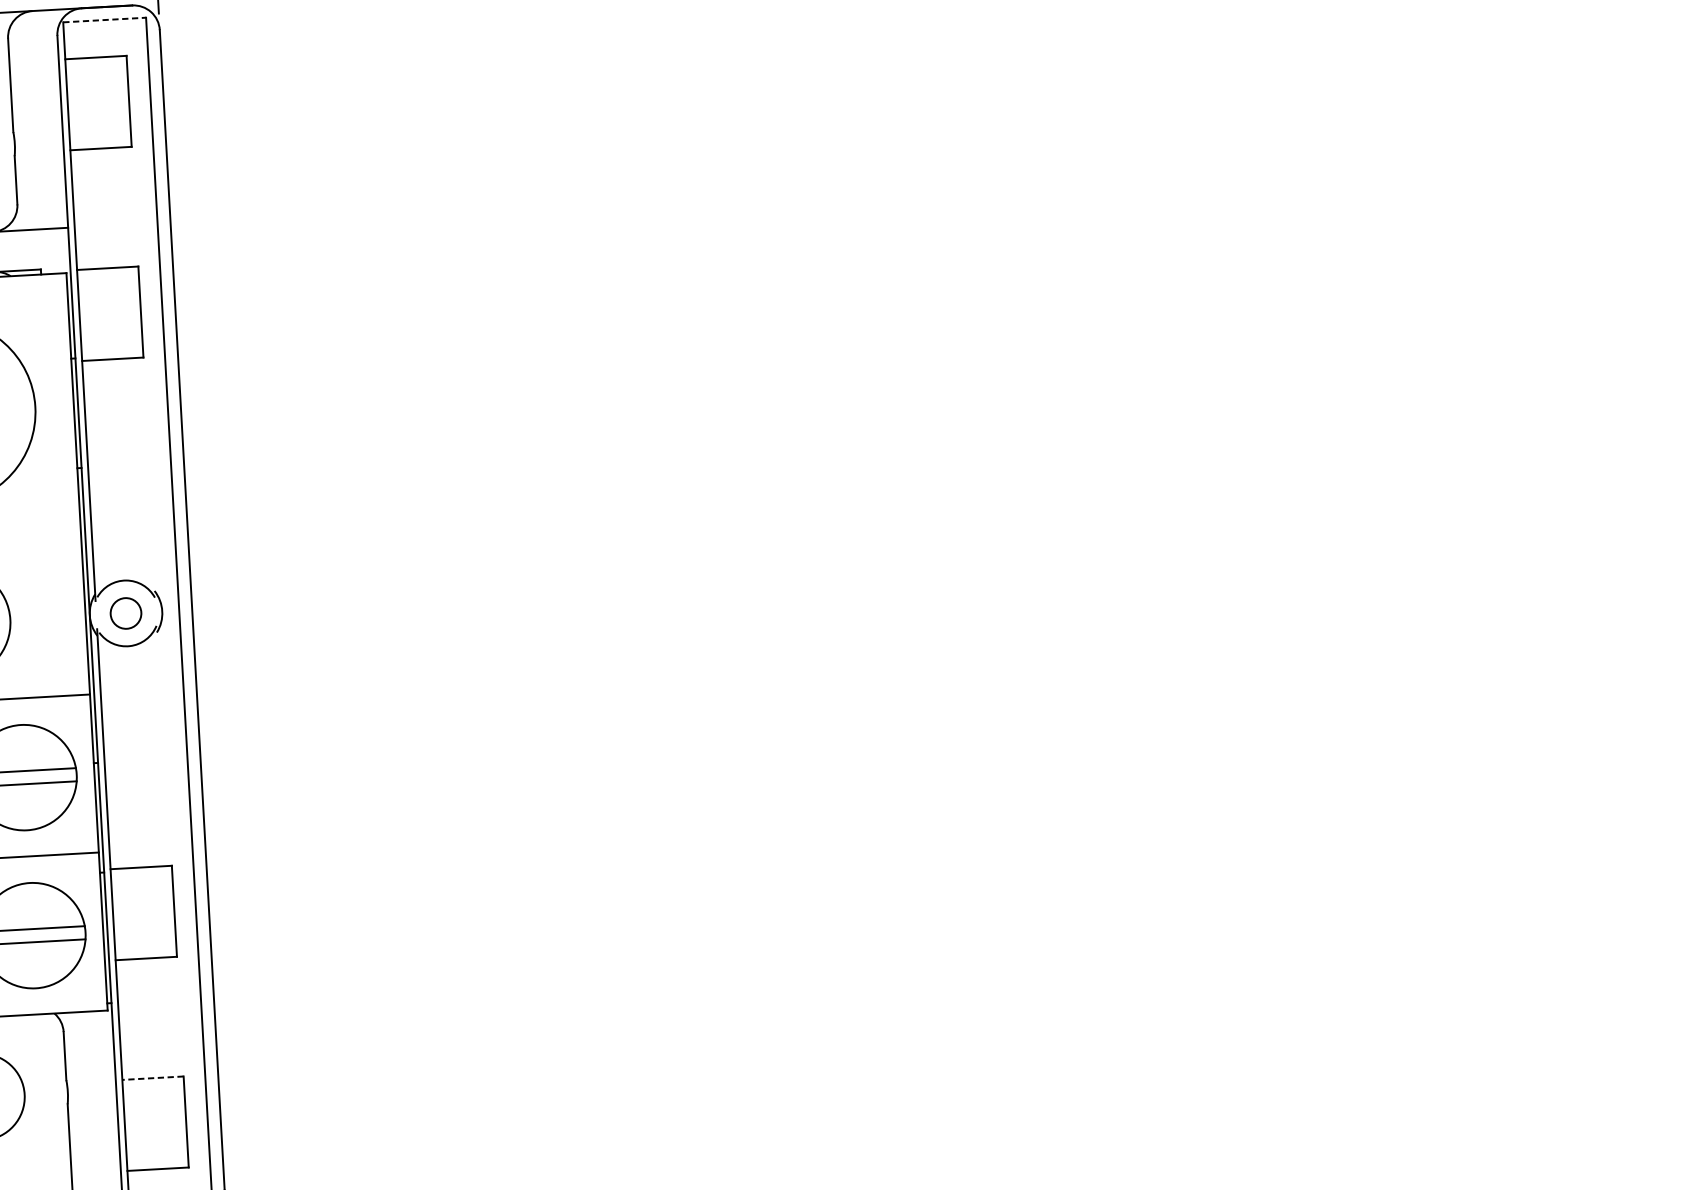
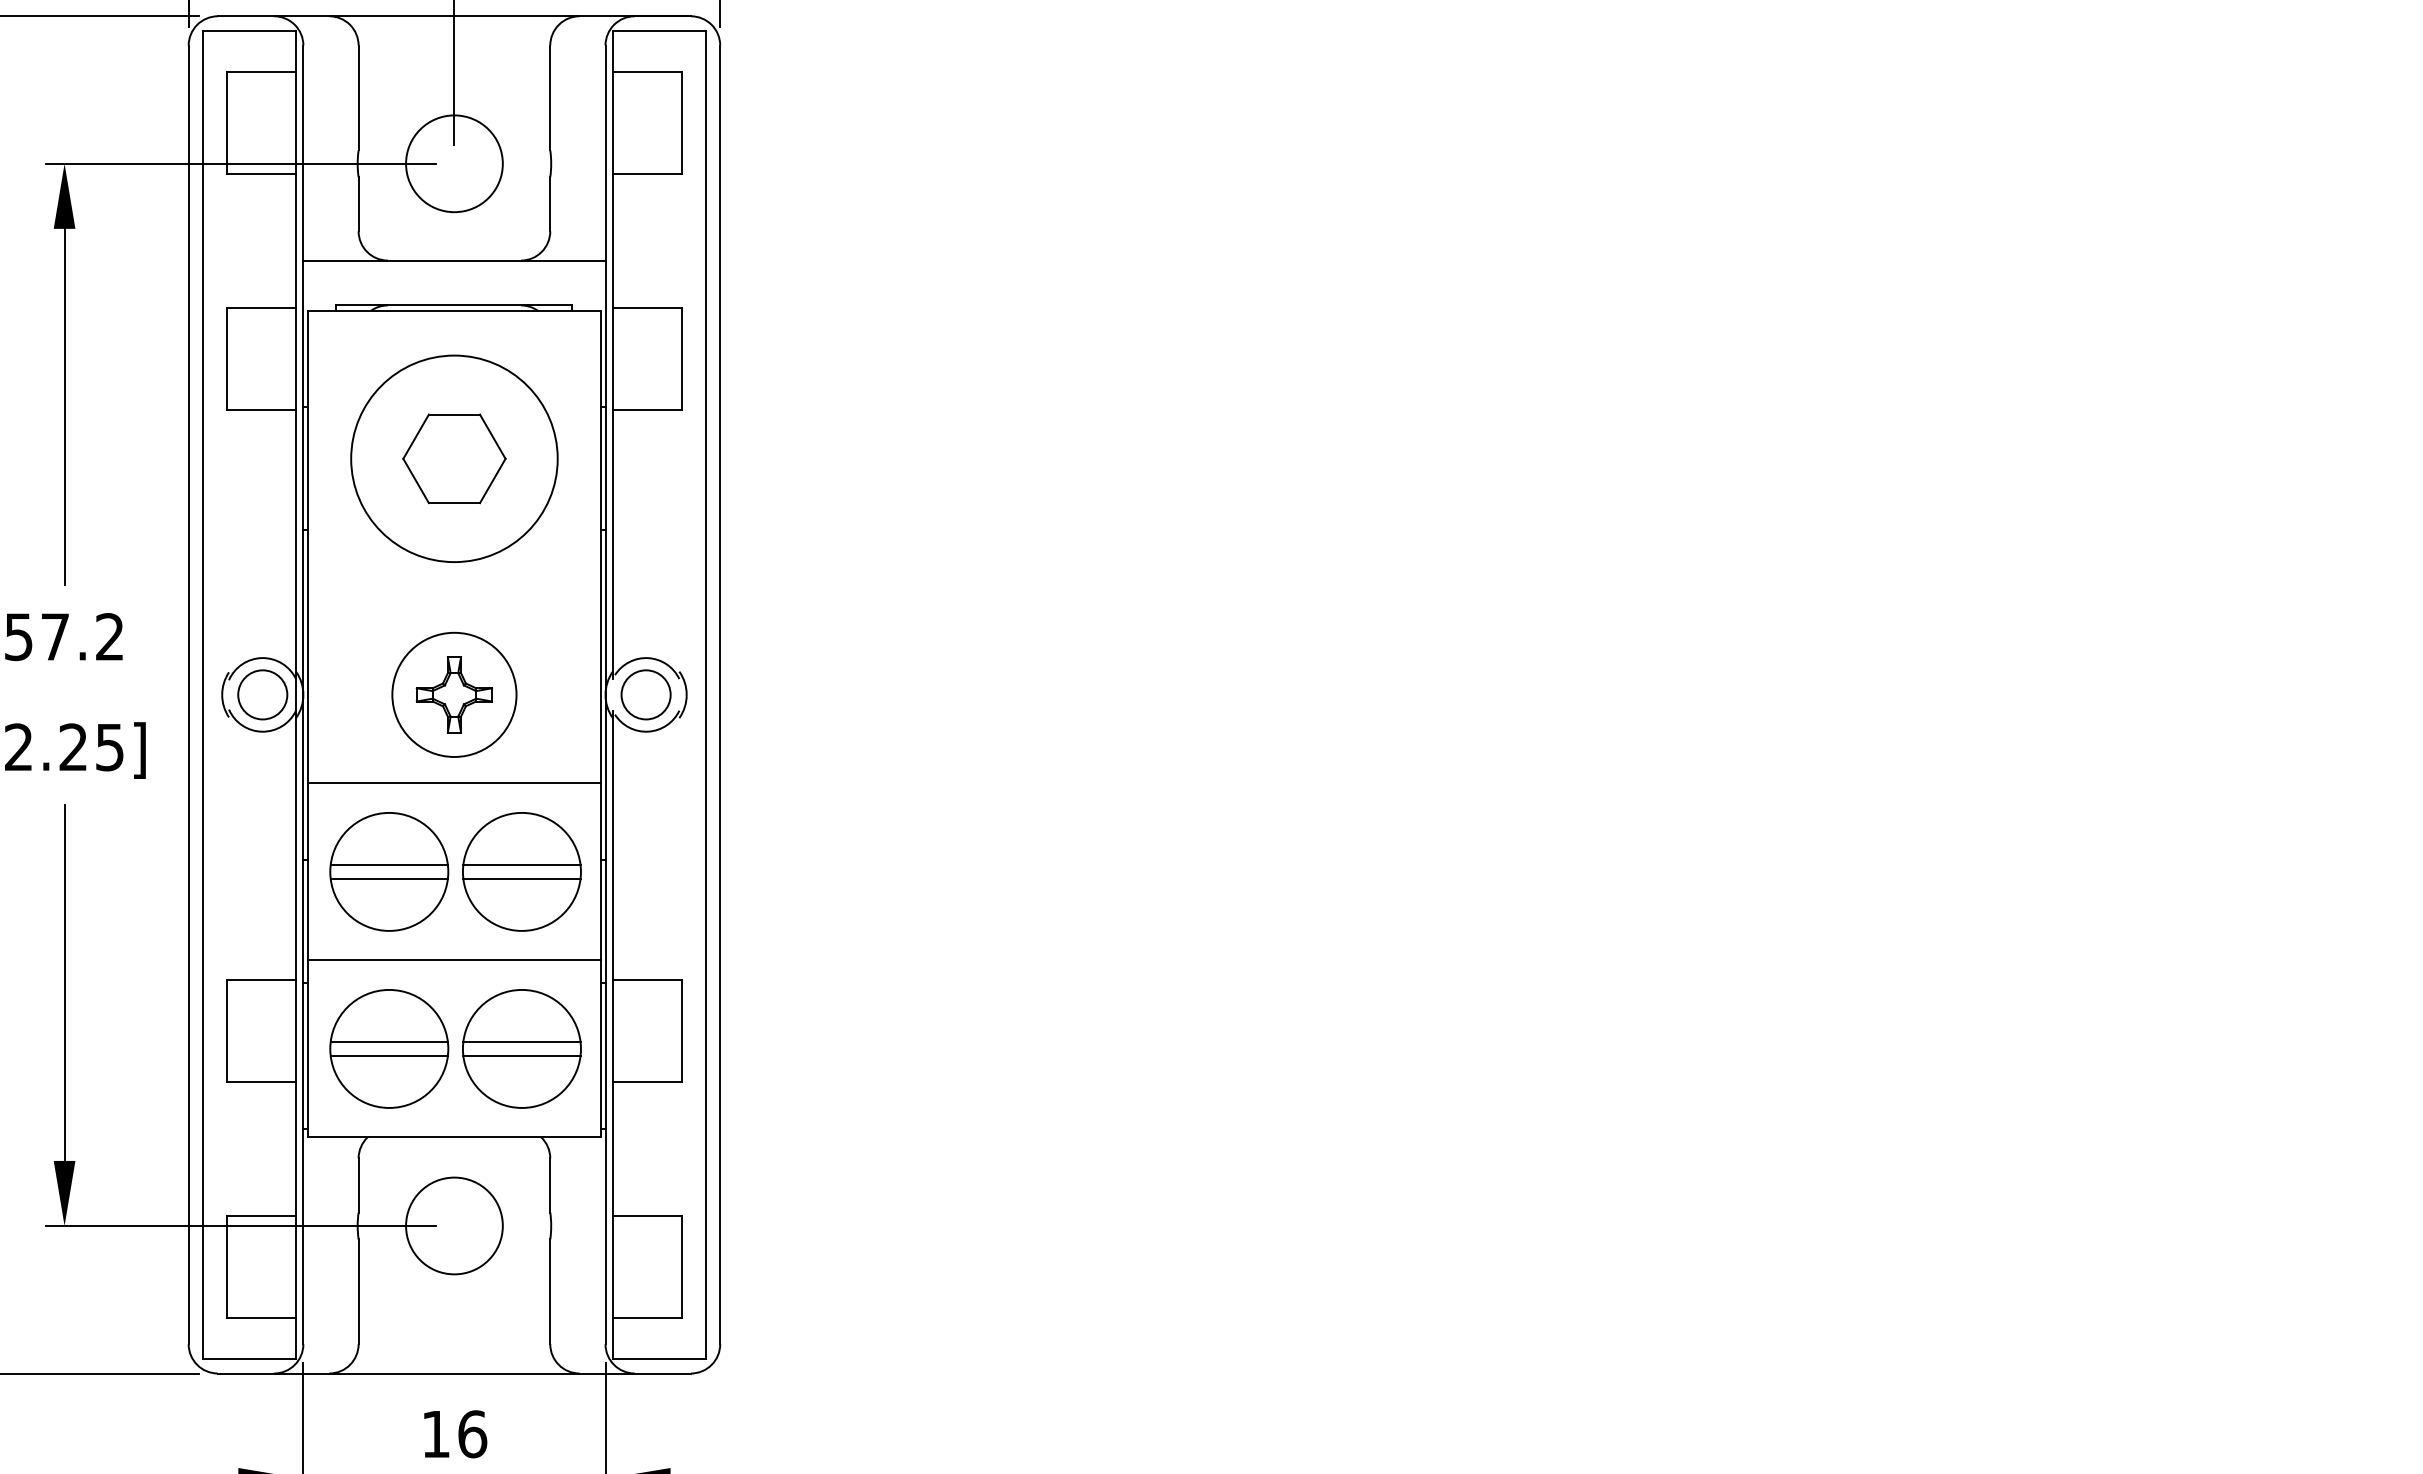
line: (104, 19) -> (659, 30), dashed -> solid
circle: (125, 613) -> (645, 694), size x1.43
line: (152, 1078) -> (646, 1215), dashed -> solid

